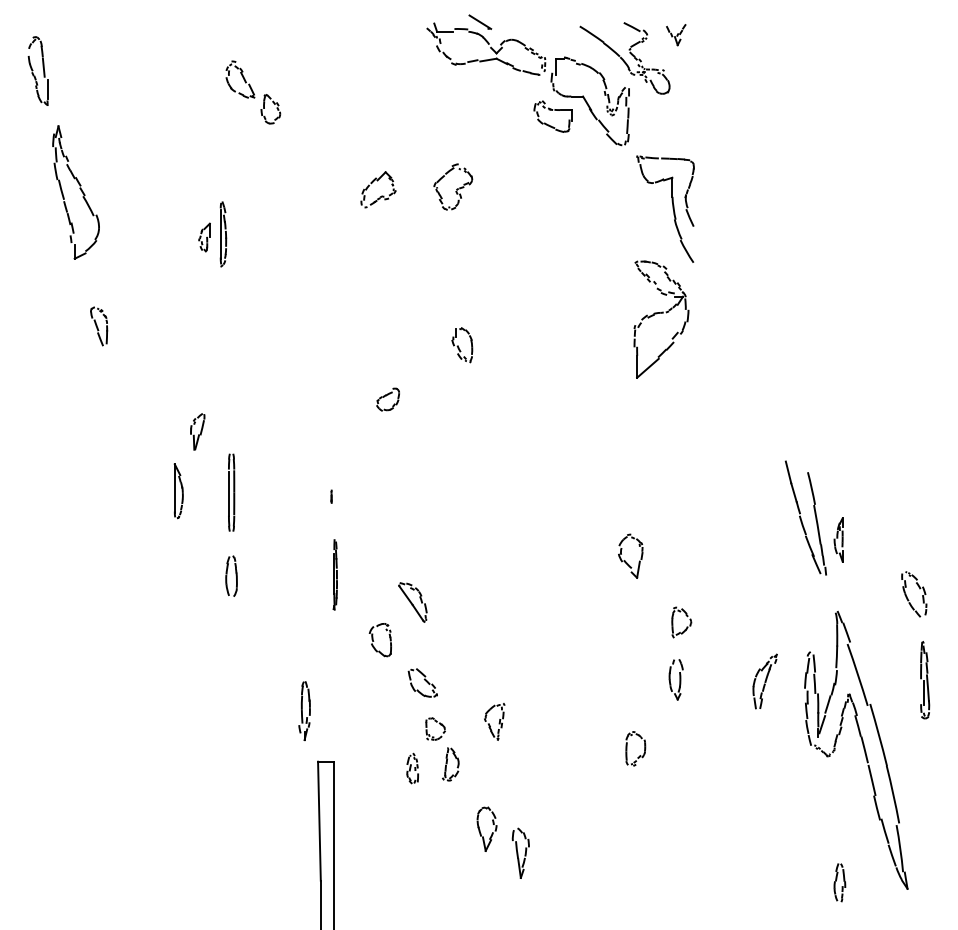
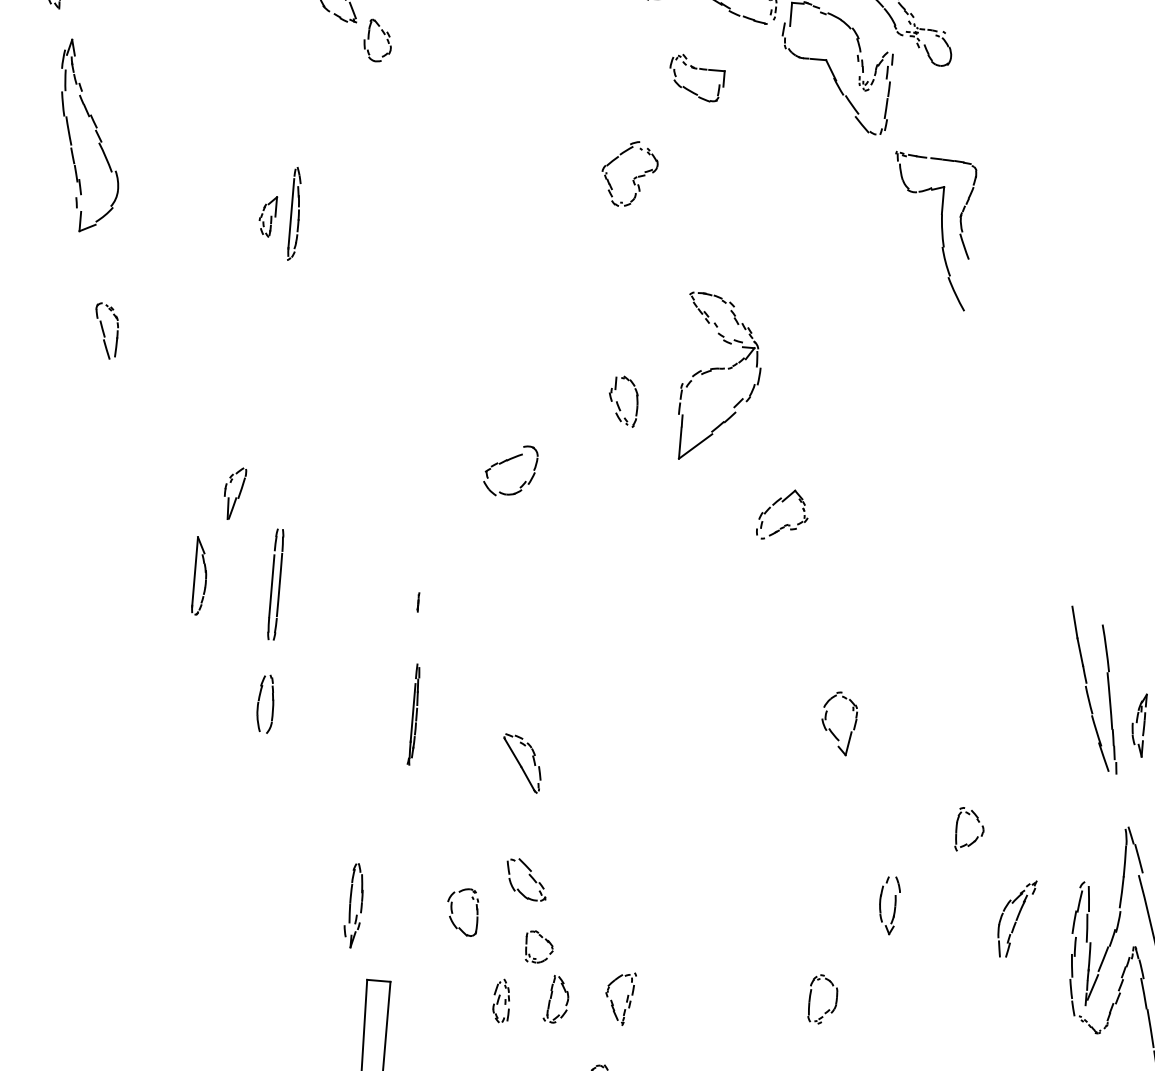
part: (552, 116) -> (695, 77), moved
part: (381, 195) -> (786, 523), moved
part: (661, 319) -> (720, 378), moved
part: (387, 399) -> (510, 470), size x1.6
part: (686, 626) -> (976, 836), moved
part: (379, 640) -> (461, 912), moved
part: (494, 721) -> (619, 997), moved

